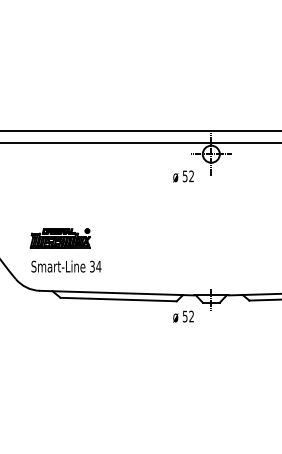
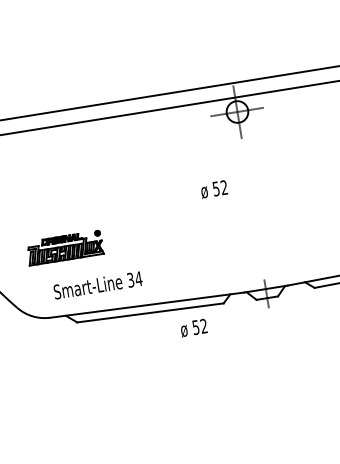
text: (183, 176) -> (214, 189), moved
text: (66, 266) -> (98, 285), moved
text: (183, 316) -> (193, 327), moved

